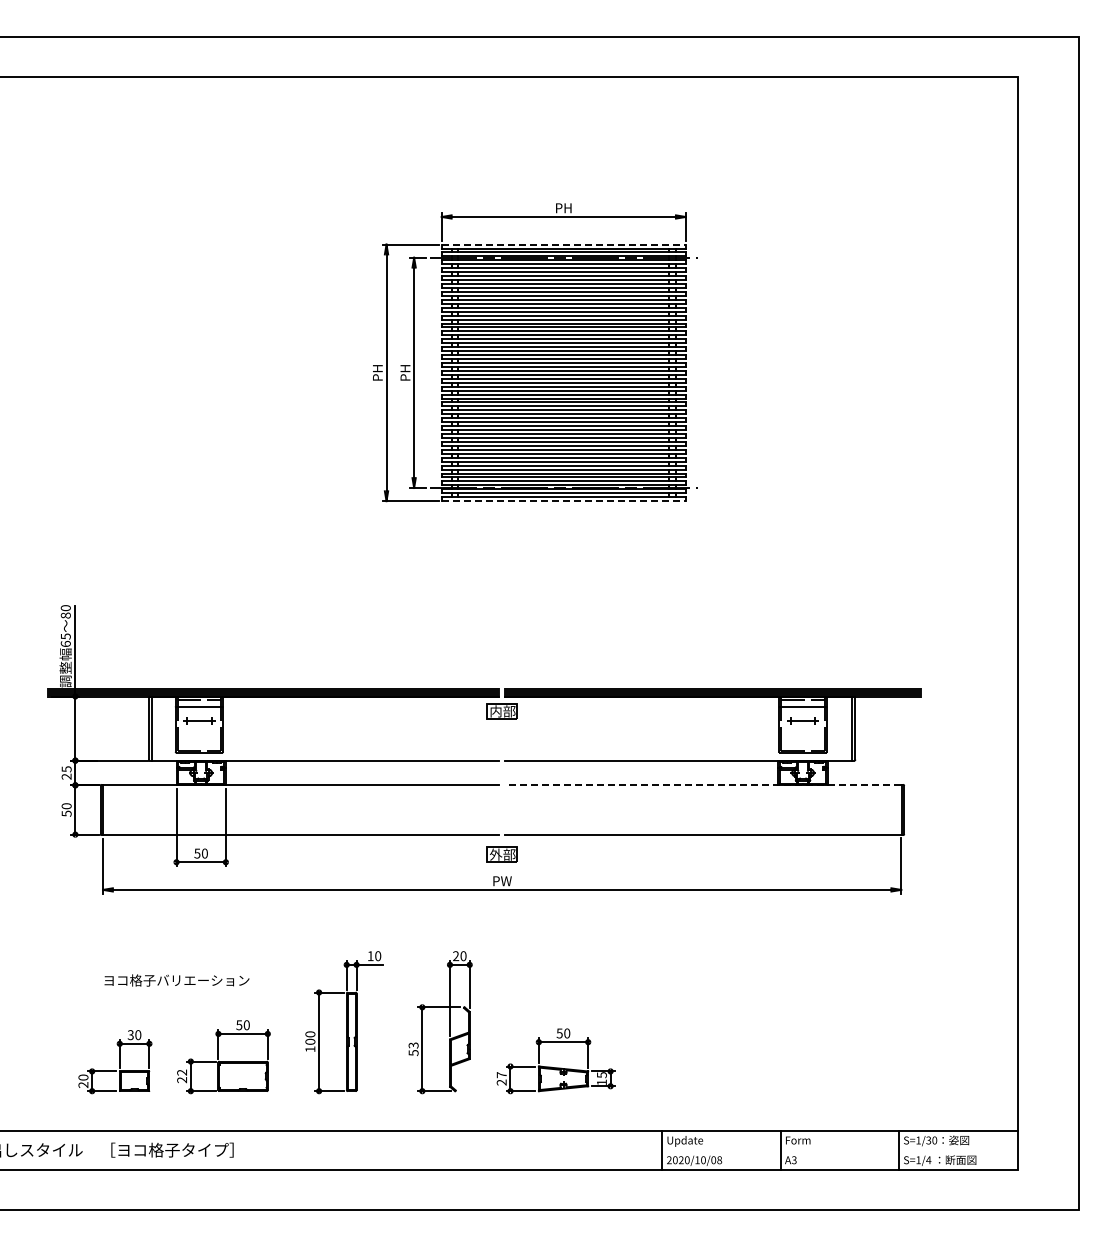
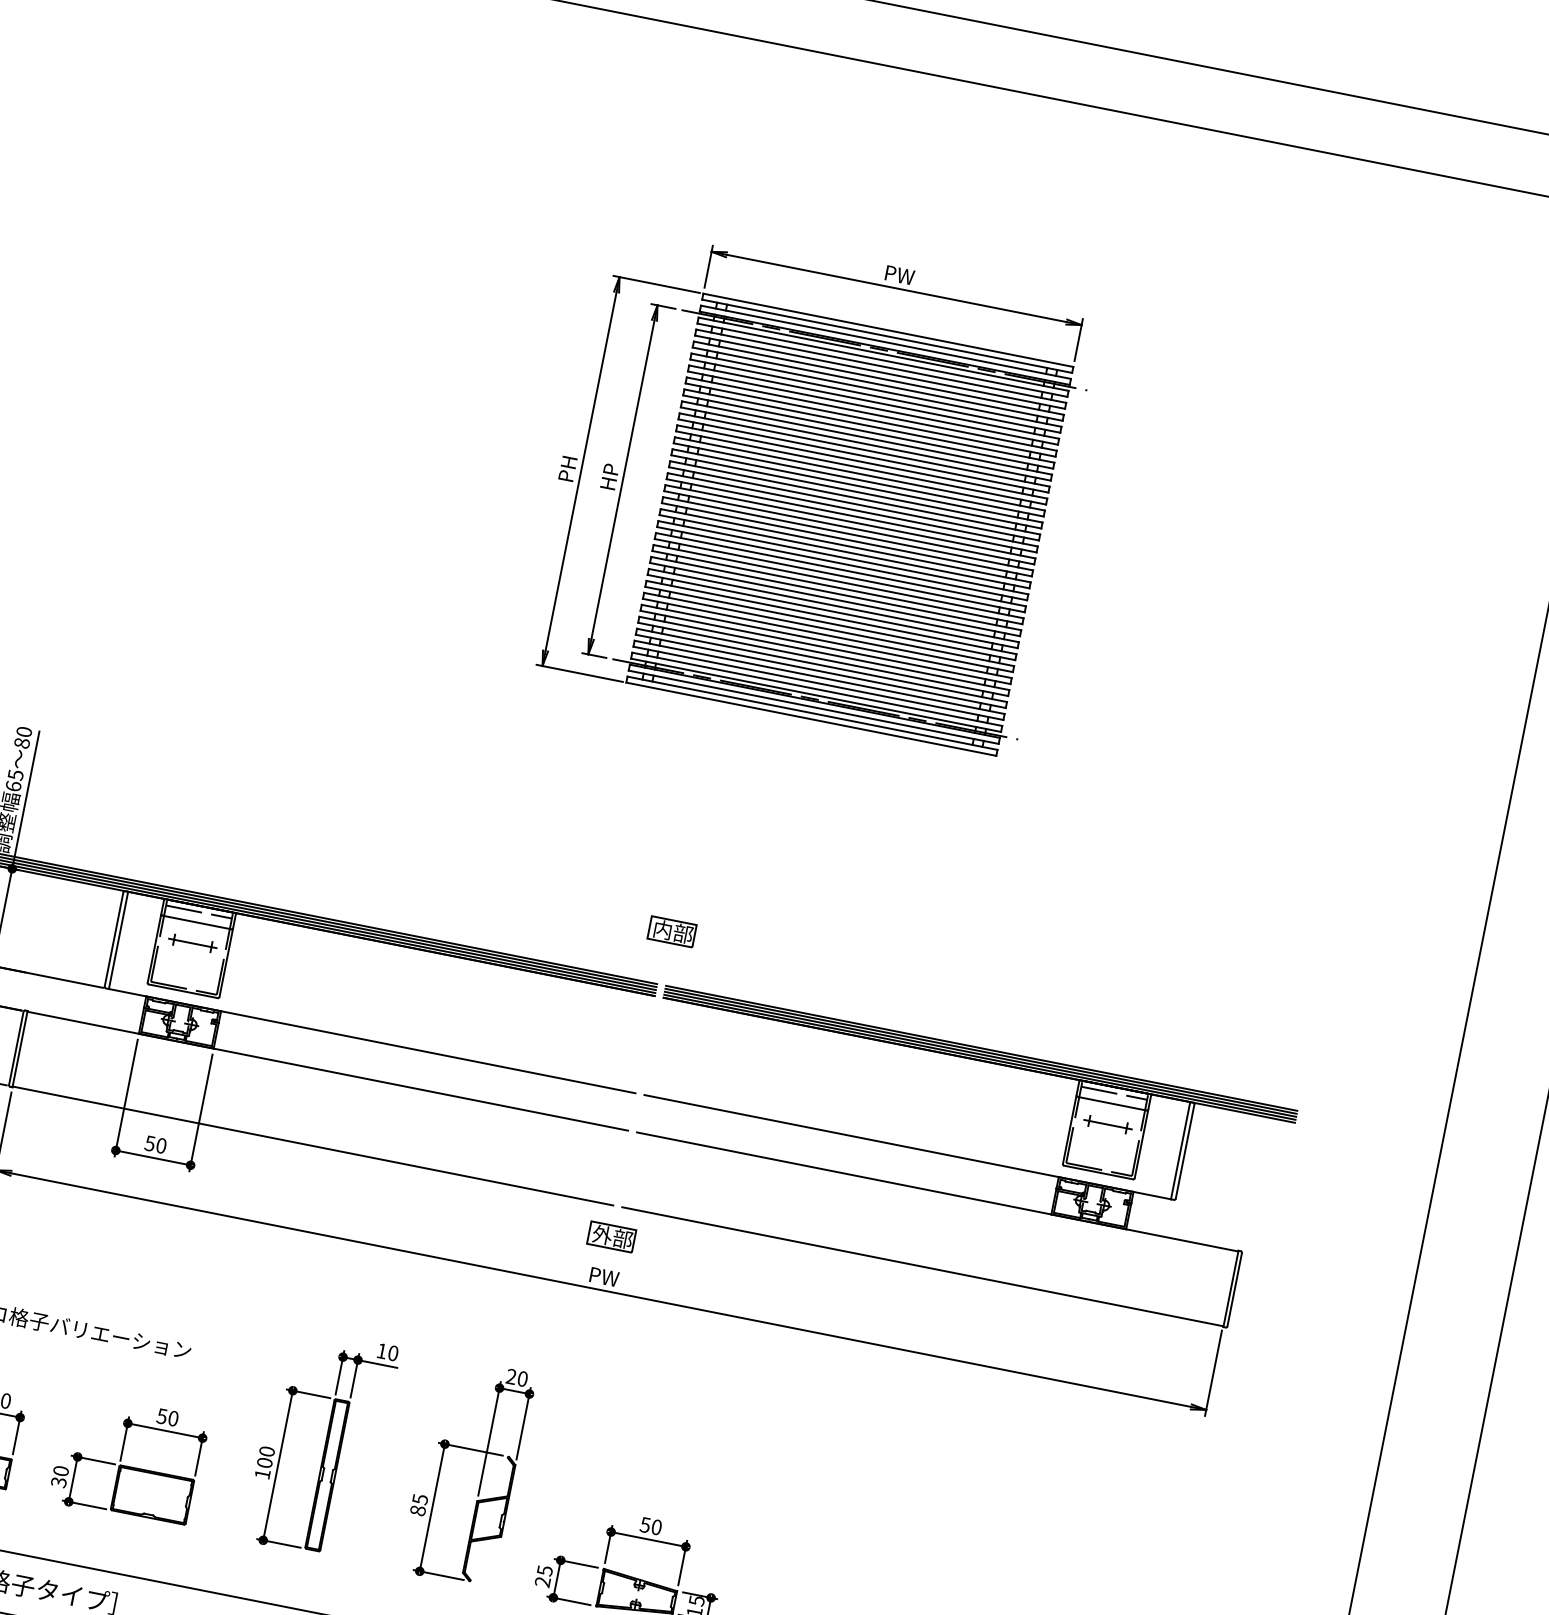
text: (564, 208) -> (900, 275), PH -> PW
line: (564, 244) -> (889, 330), dashed -> solid
text: (405, 371) -> (610, 475), PH -> HP
line: (564, 501) -> (812, 719), dashed -> solid
part: (501, 711) -> (671, 931), moved
line: (702, 785) -> (936, 1191), dashed -> solid
text: (413, 1049) -> (418, 1505), 53 -> 85
text: (501, 1075) -> (544, 1571), 27 -> 25
text: (182, 1076) -> (60, 1477), 22 -> 30

